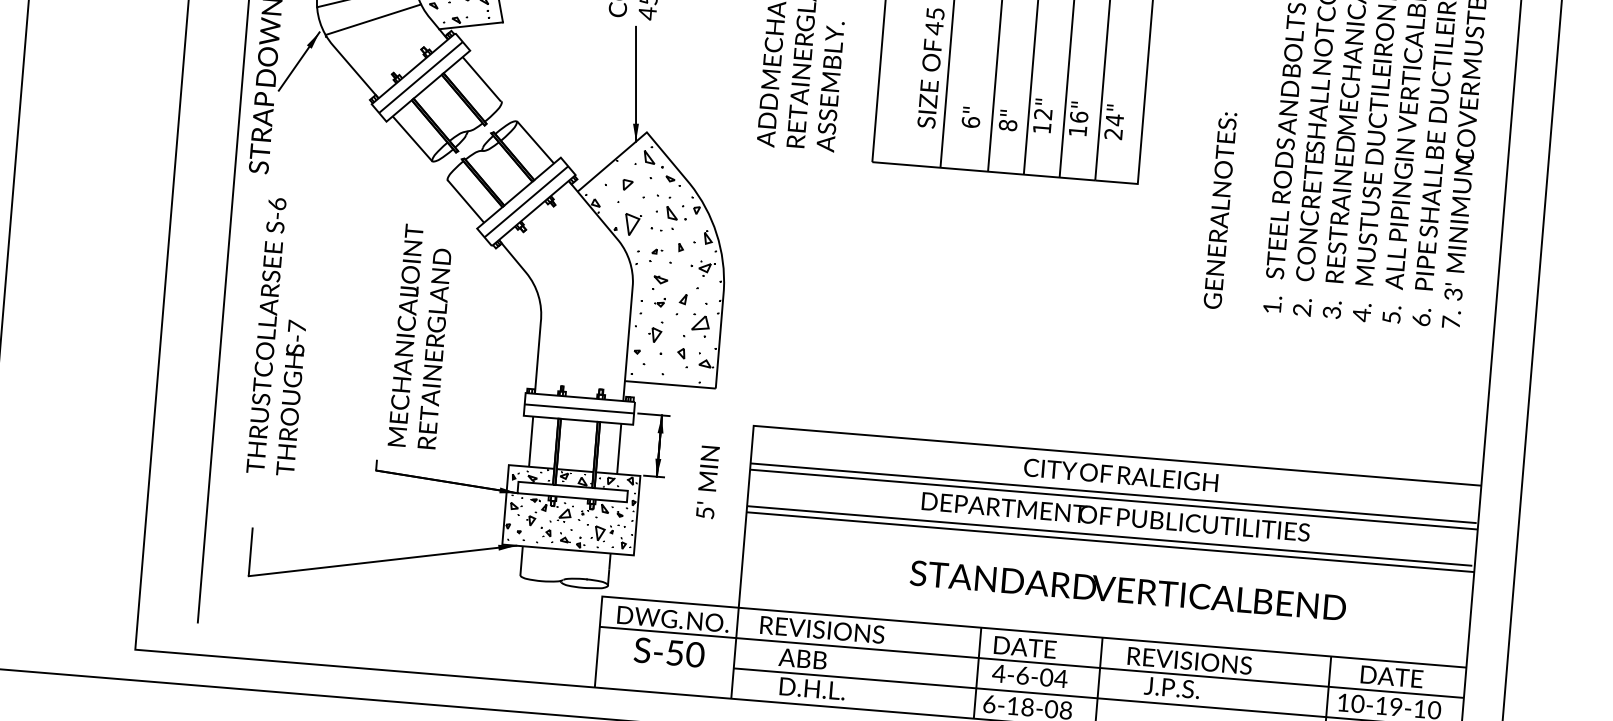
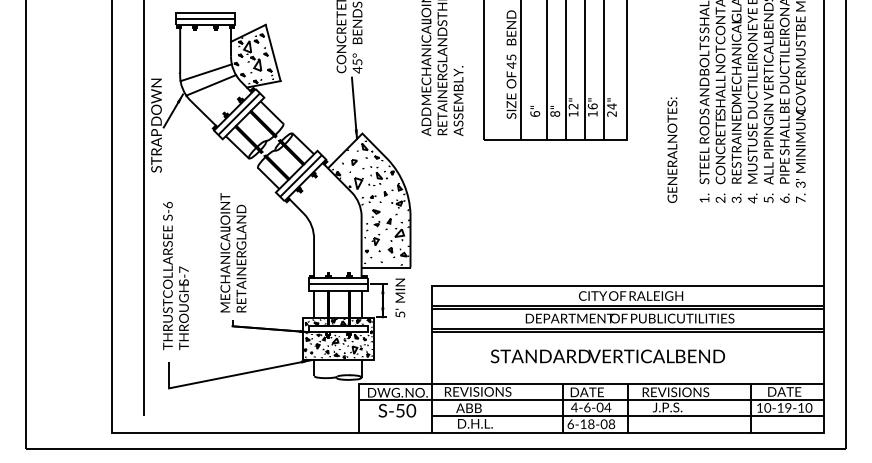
text: (280, 335) -> (175, 275), moved
text: (420, 336) -> (233, 252), moved
text: (708, 481) -> (400, 297), moved
text: (1127, 590) -> (607, 356), moved

